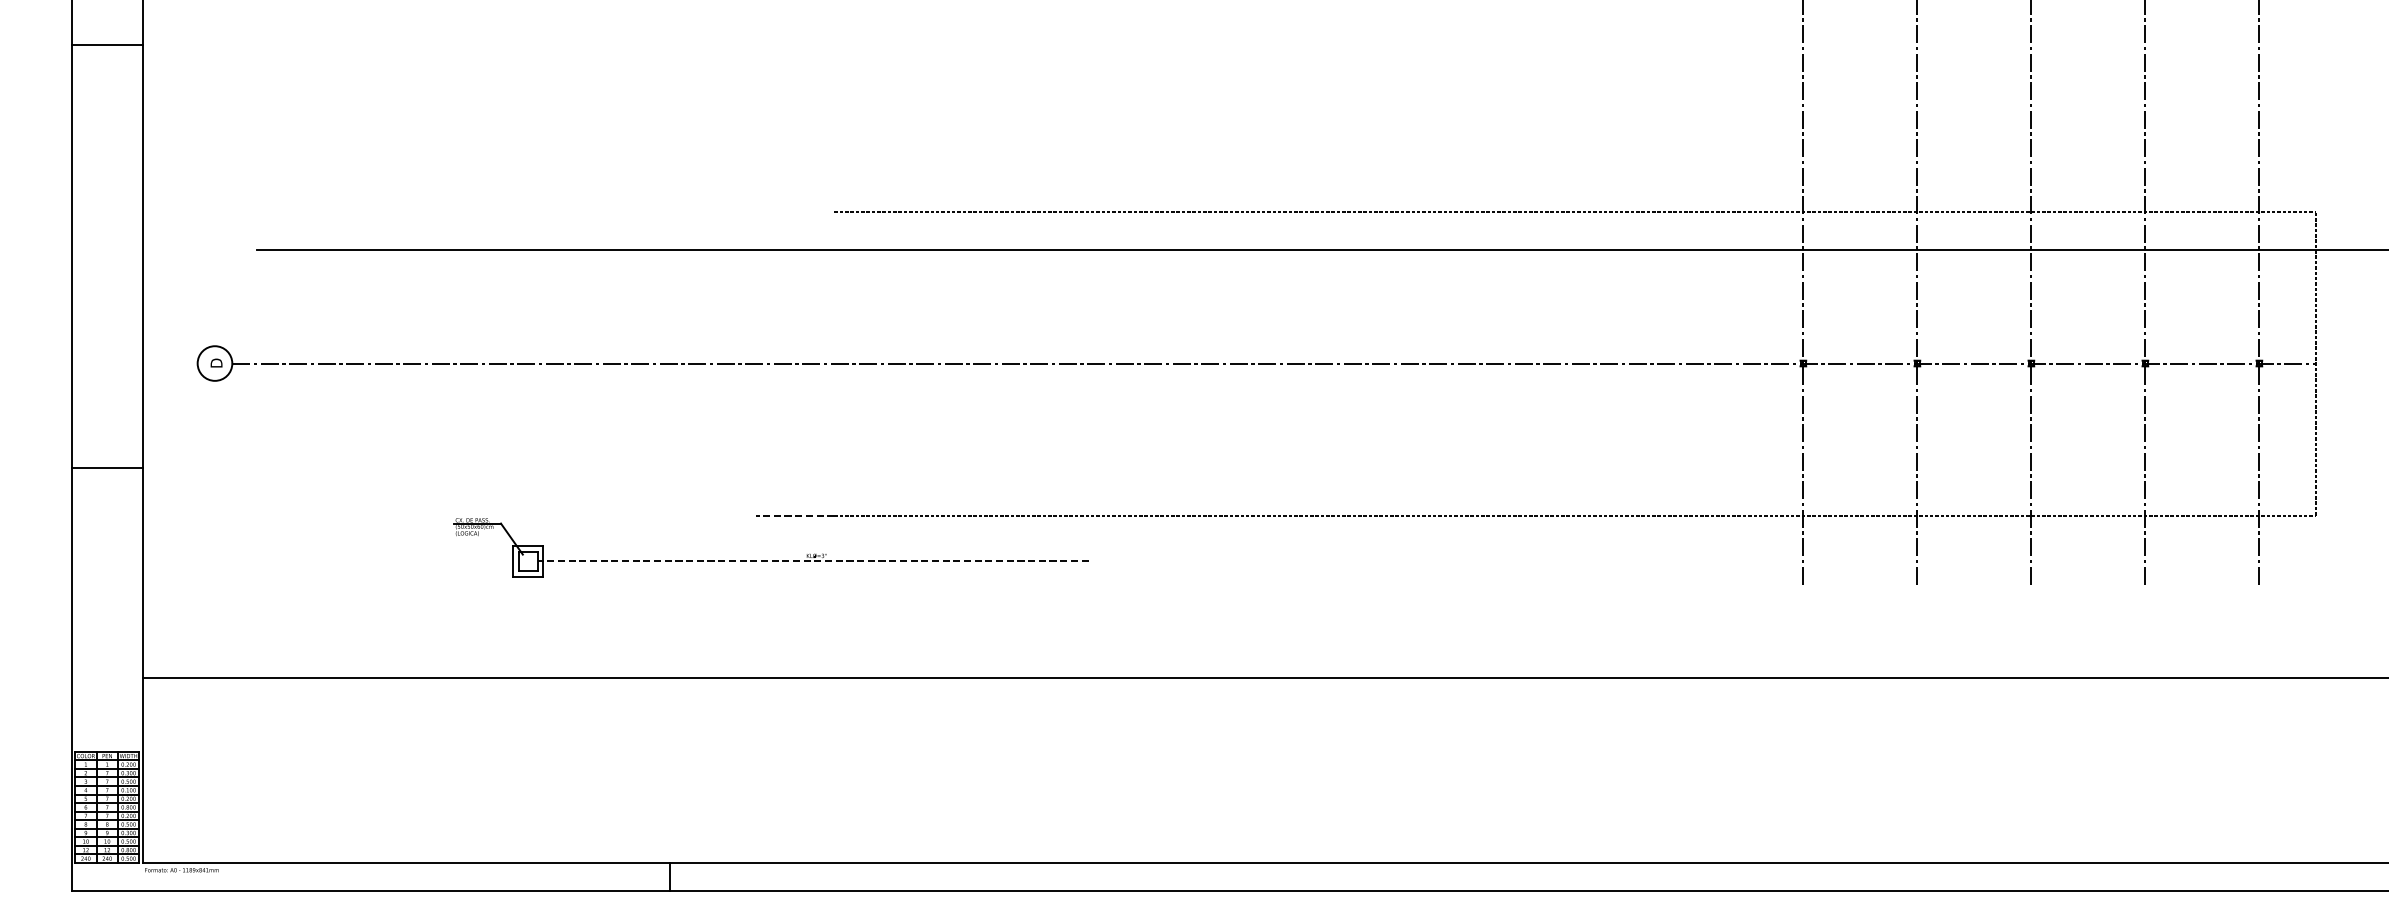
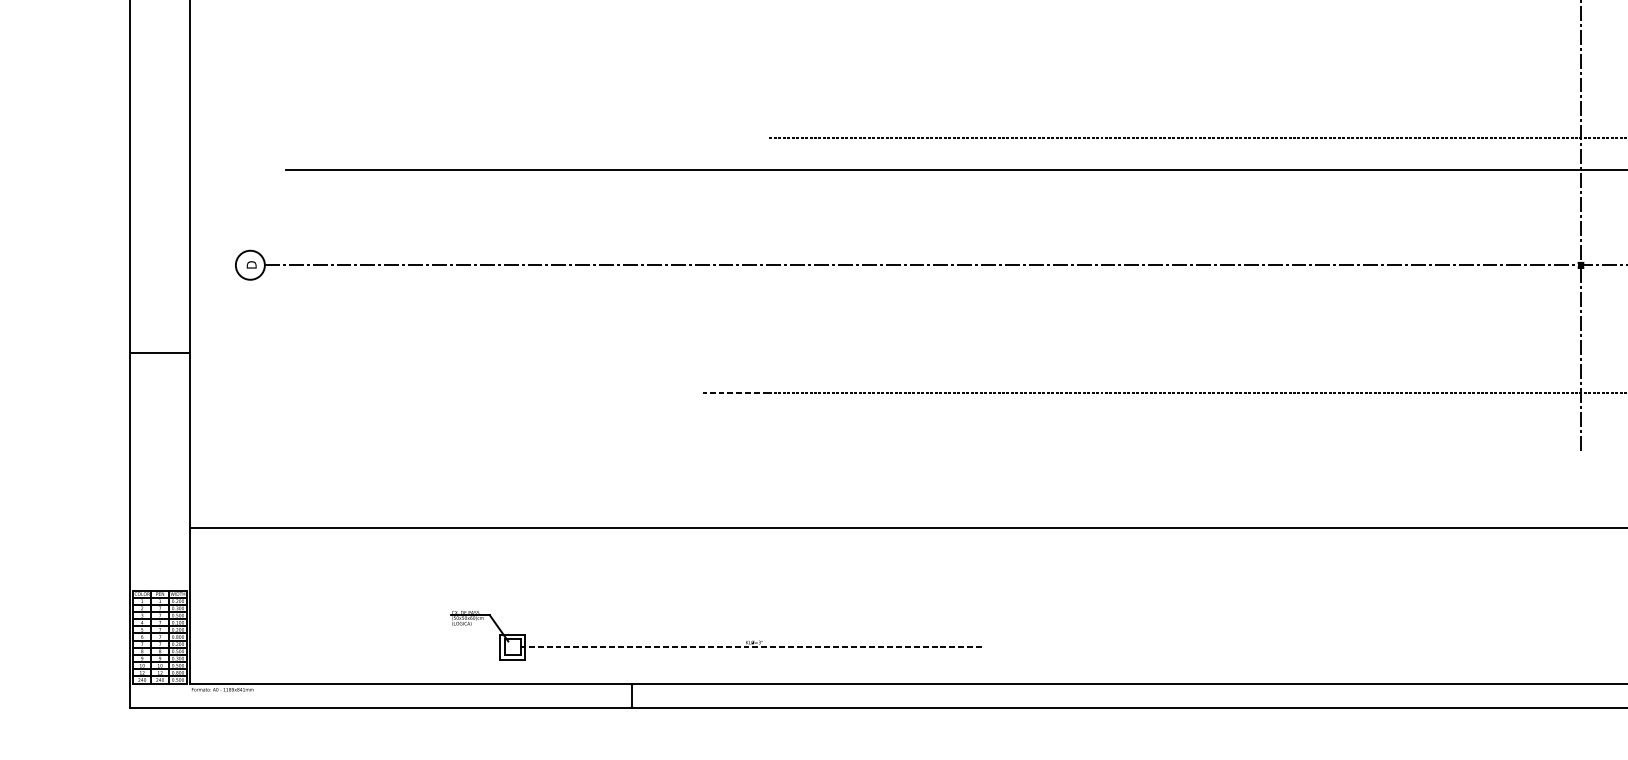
part: (772, 560) -> (717, 646), moved

